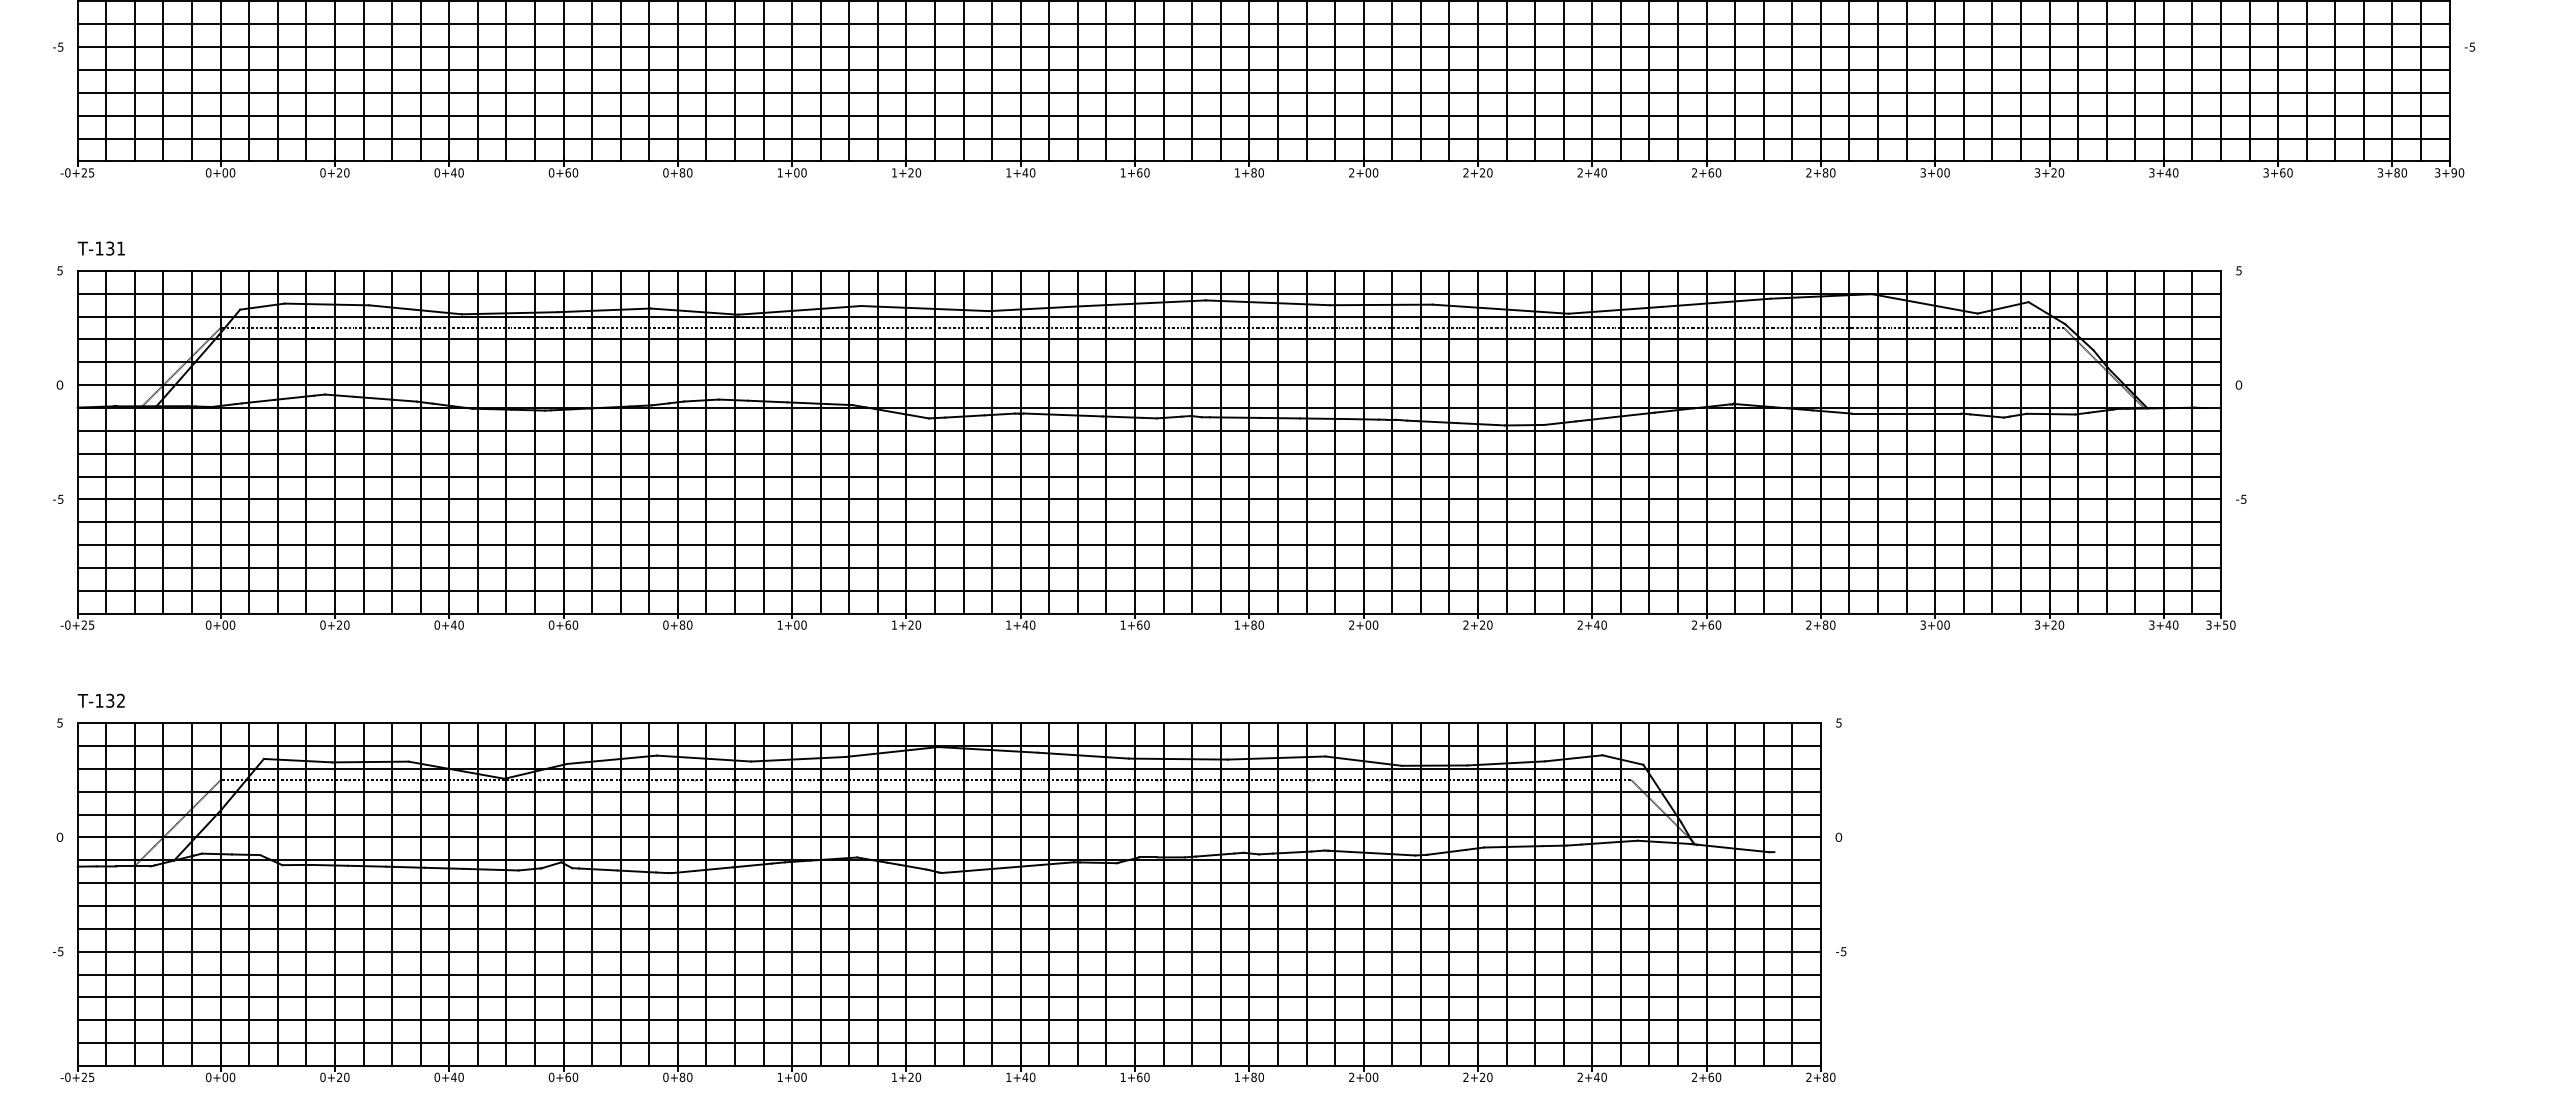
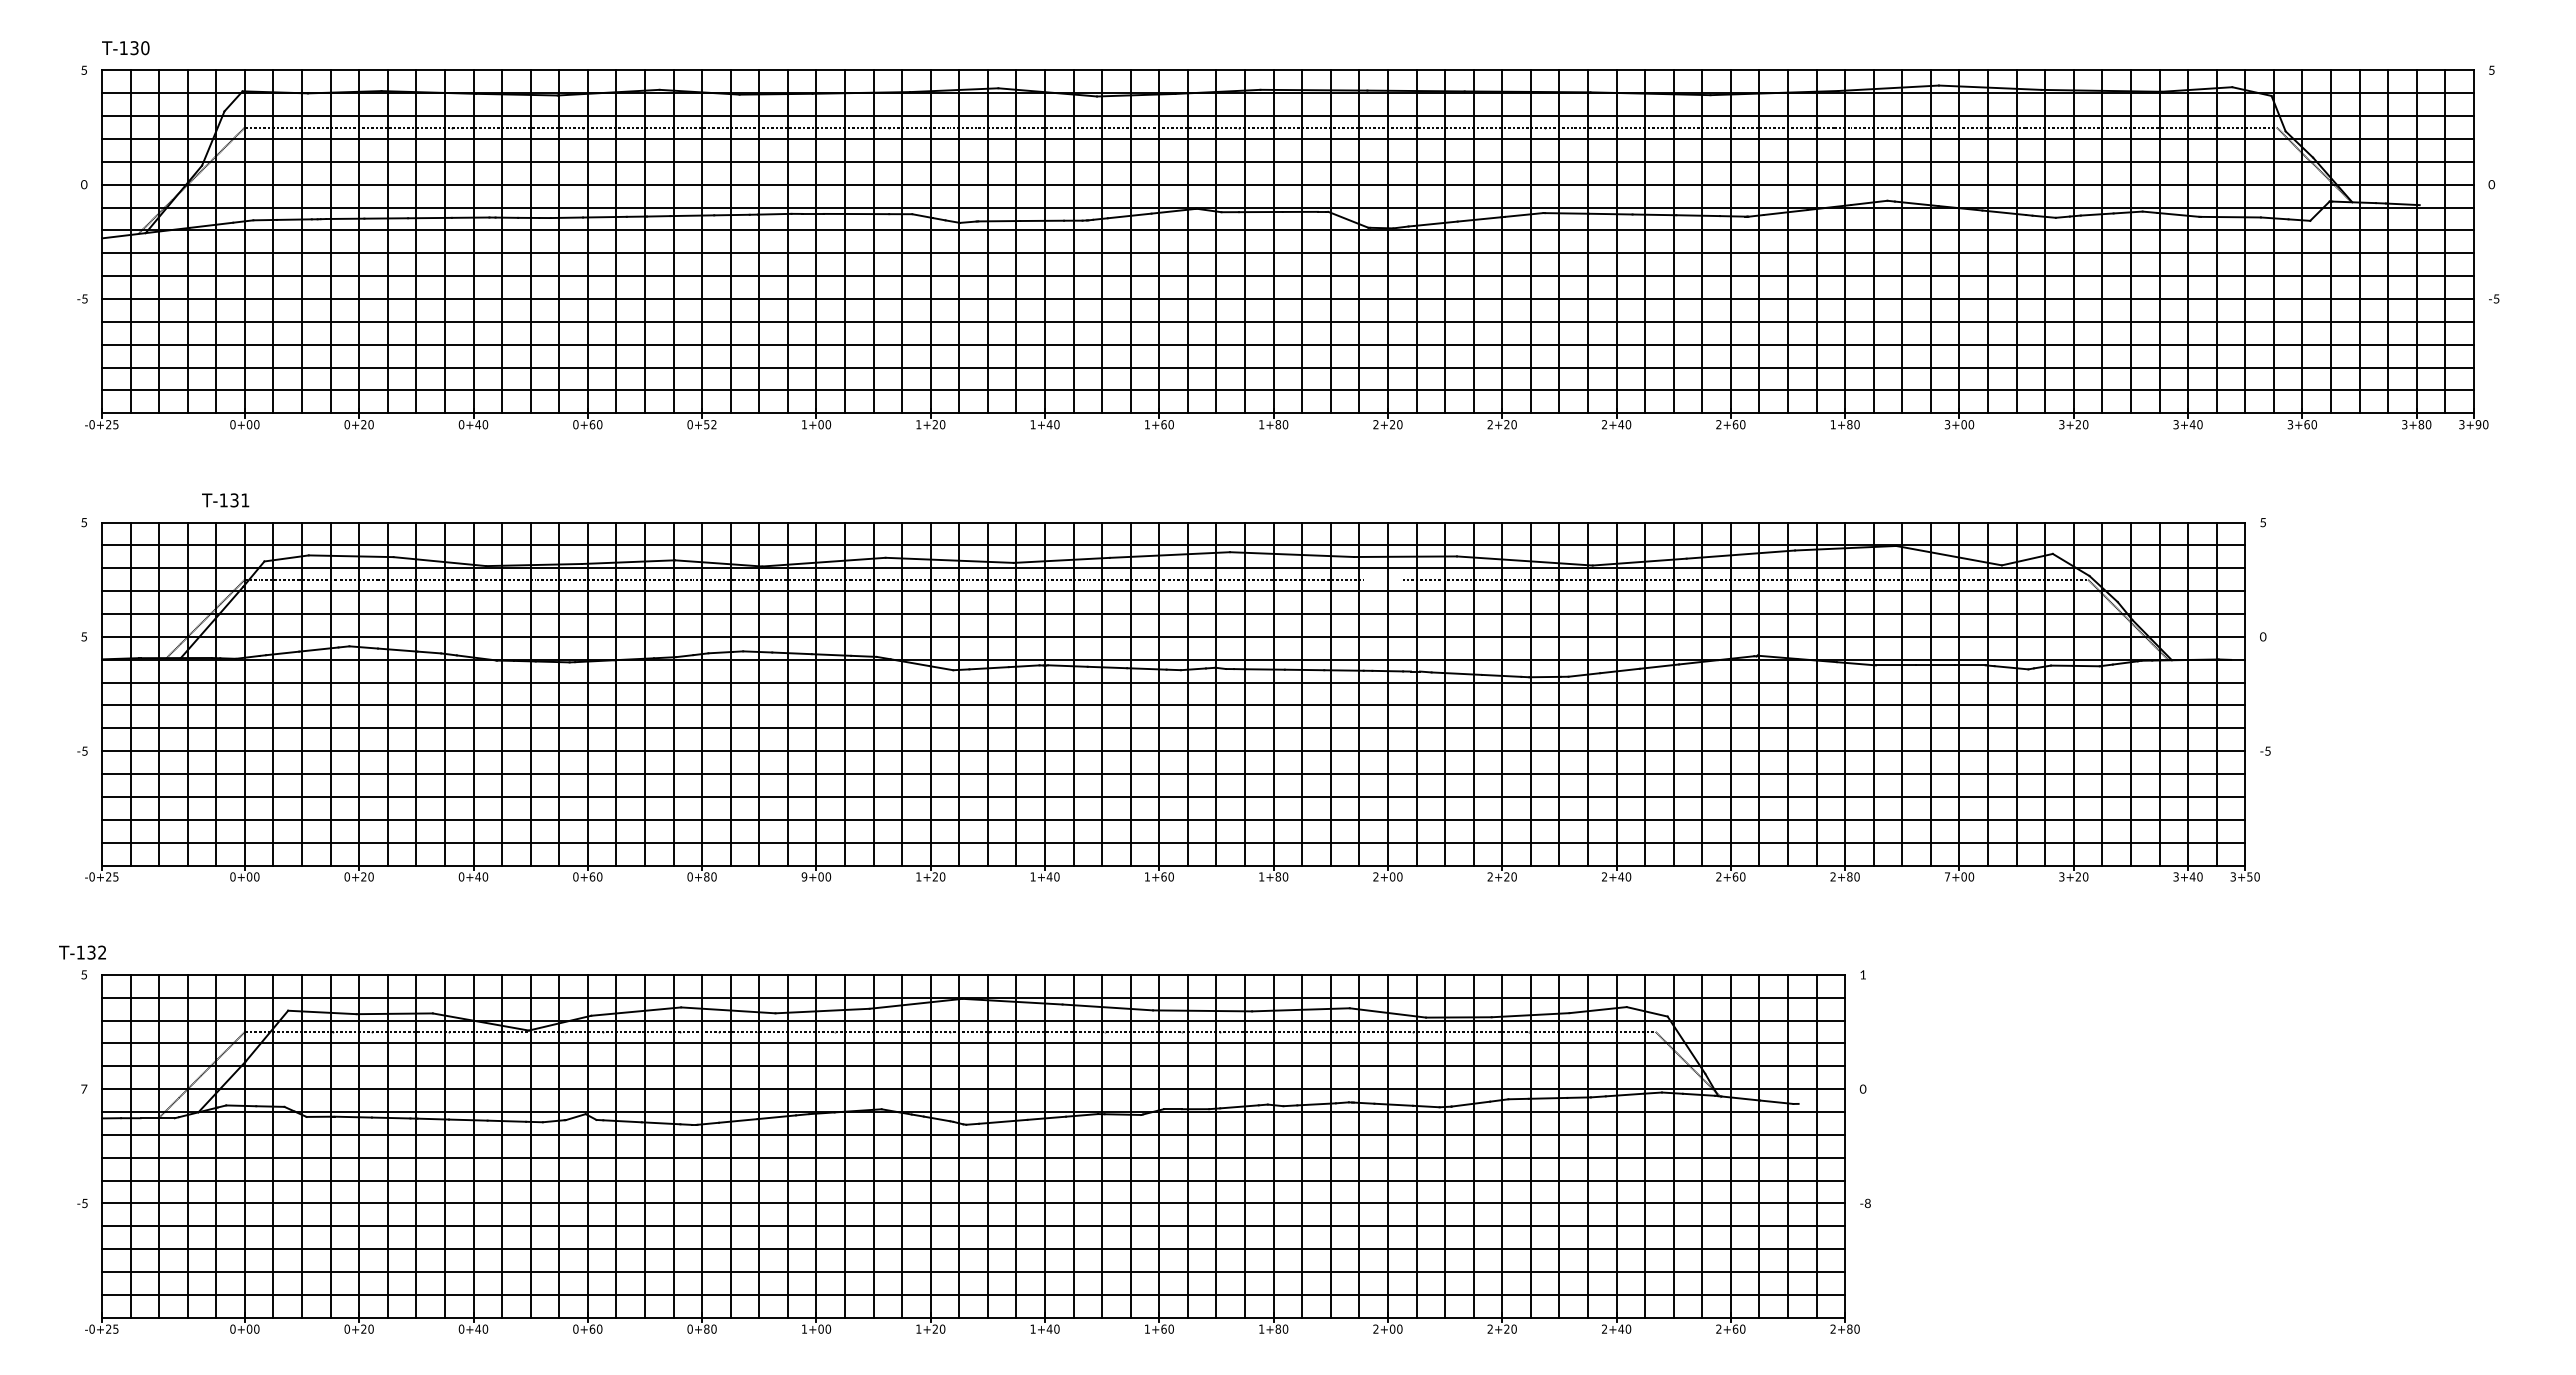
text: (686, 172) -> (710, 424), 0+80 -> 0+52
text: (1368, 172) -> (1392, 424), 2+00 -> 2+20
text: (1808, 172) -> (1832, 424), 2+80 -> 1+80
text: (101, 248) -> (225, 500), moved
line: (1359, 327) -> (1383, 579), removed
text: (60, 384) -> (84, 636), 0 -> 5
text: (780, 624) -> (804, 876), 1+00 -> 9+00
text: (1923, 624) -> (1947, 876), 3+00 -> 7+00
text: (101, 700) -> (82, 952), moved
text: (1838, 722) -> (1862, 974), 5 -> 1
text: (60, 836) -> (84, 1088), 0 -> 7
text: (1843, 950) -> (1867, 1202), -5 -> -8

